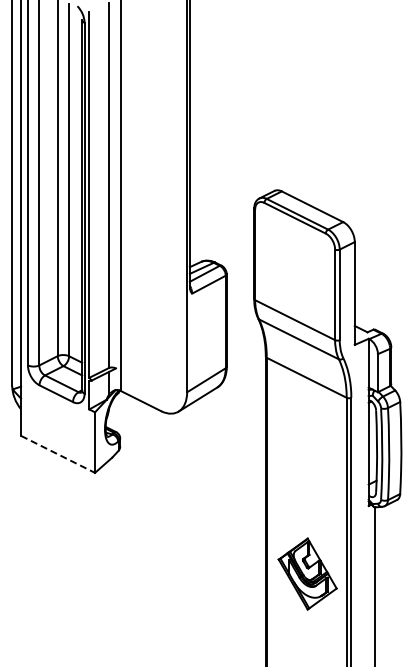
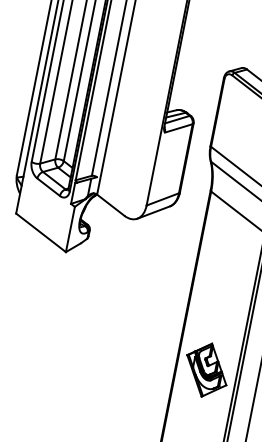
line: (58, 454) -> (41, 232), dashed -> solid
part: (307, 573) -> (206, 369), moved

